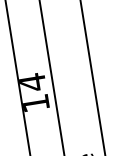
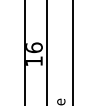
text: (32, 81) -> (34, 47), 14 -> 16

